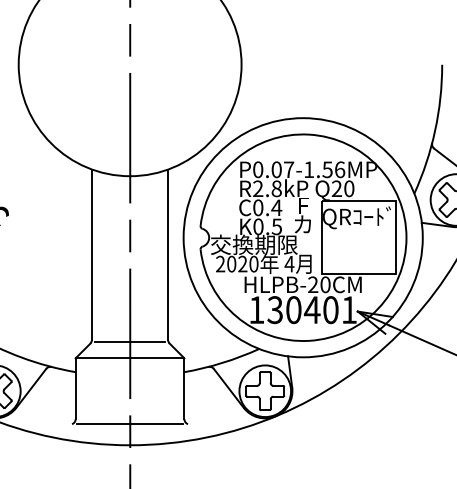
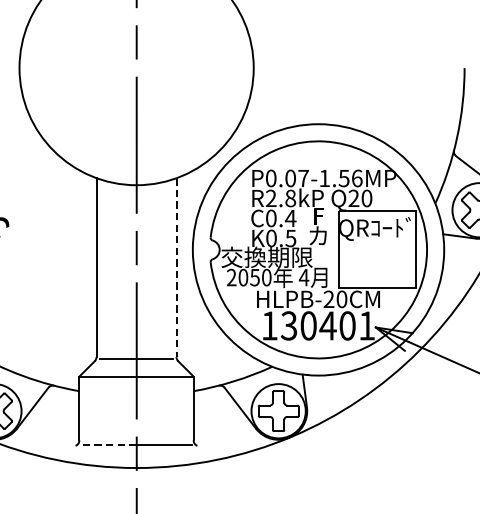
line: (168, 255) -> (176, 268), solid -> dashed
text: (242, 263) -> (254, 276), 2020 -> 2050
line: (103, 423) -> (108, 445), solid -> dashed

